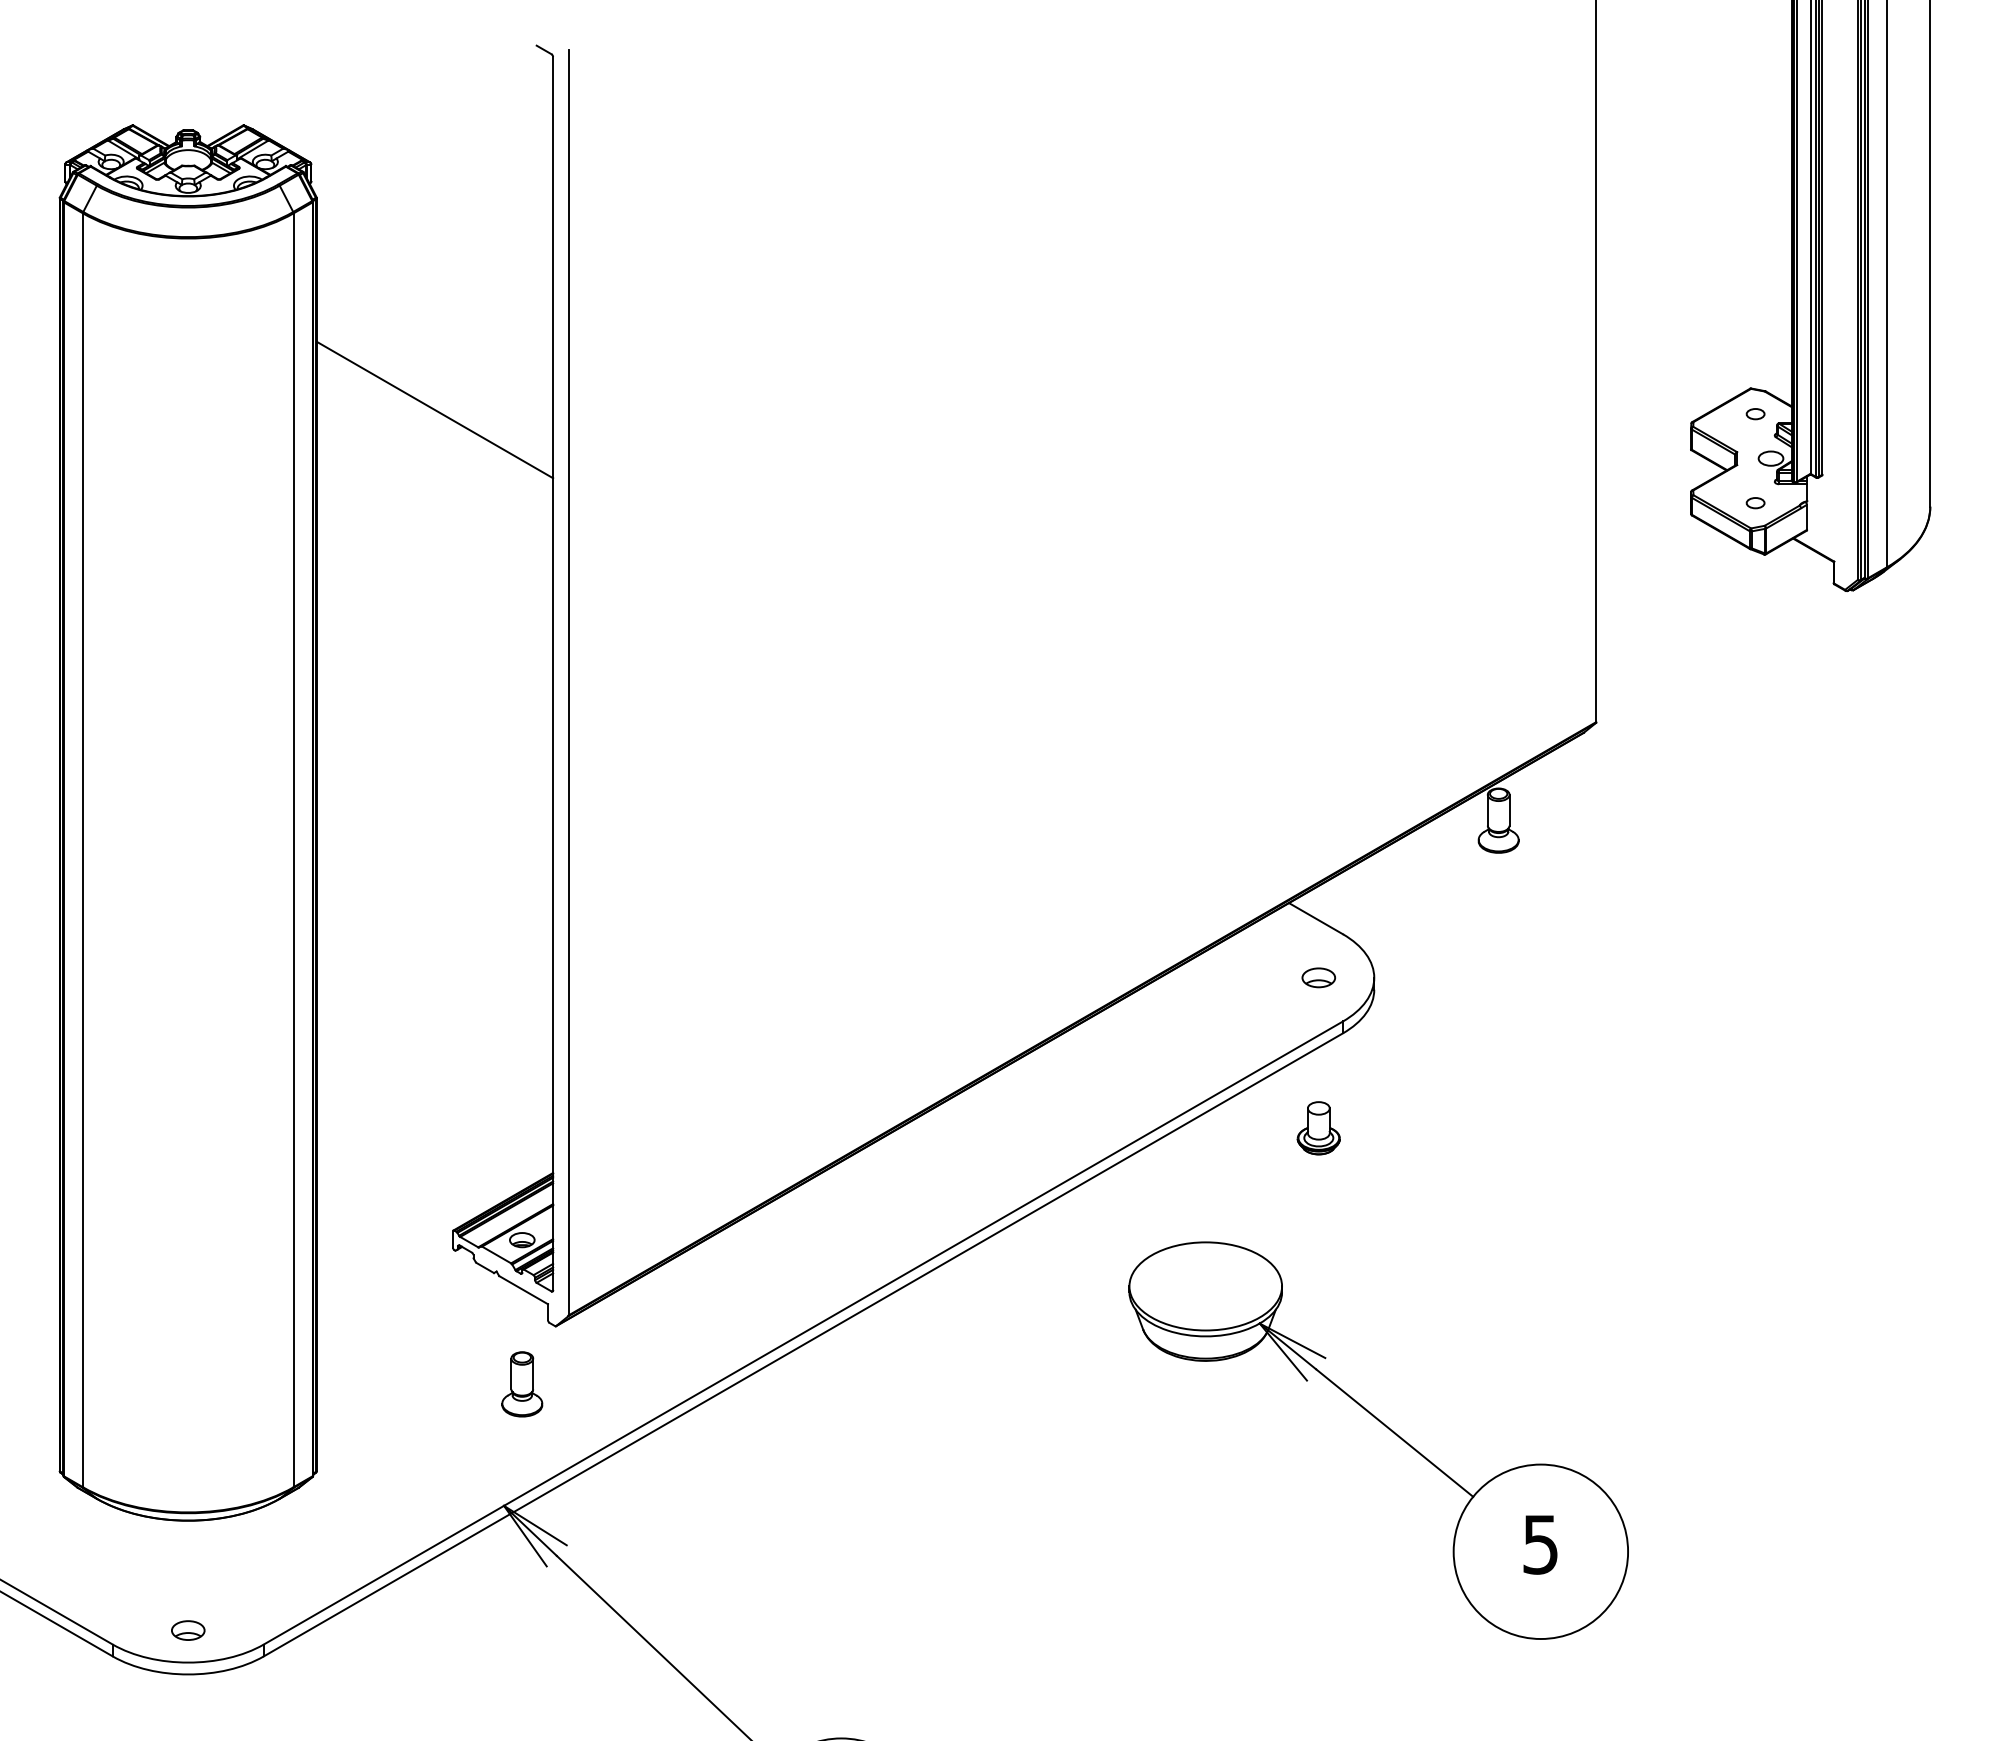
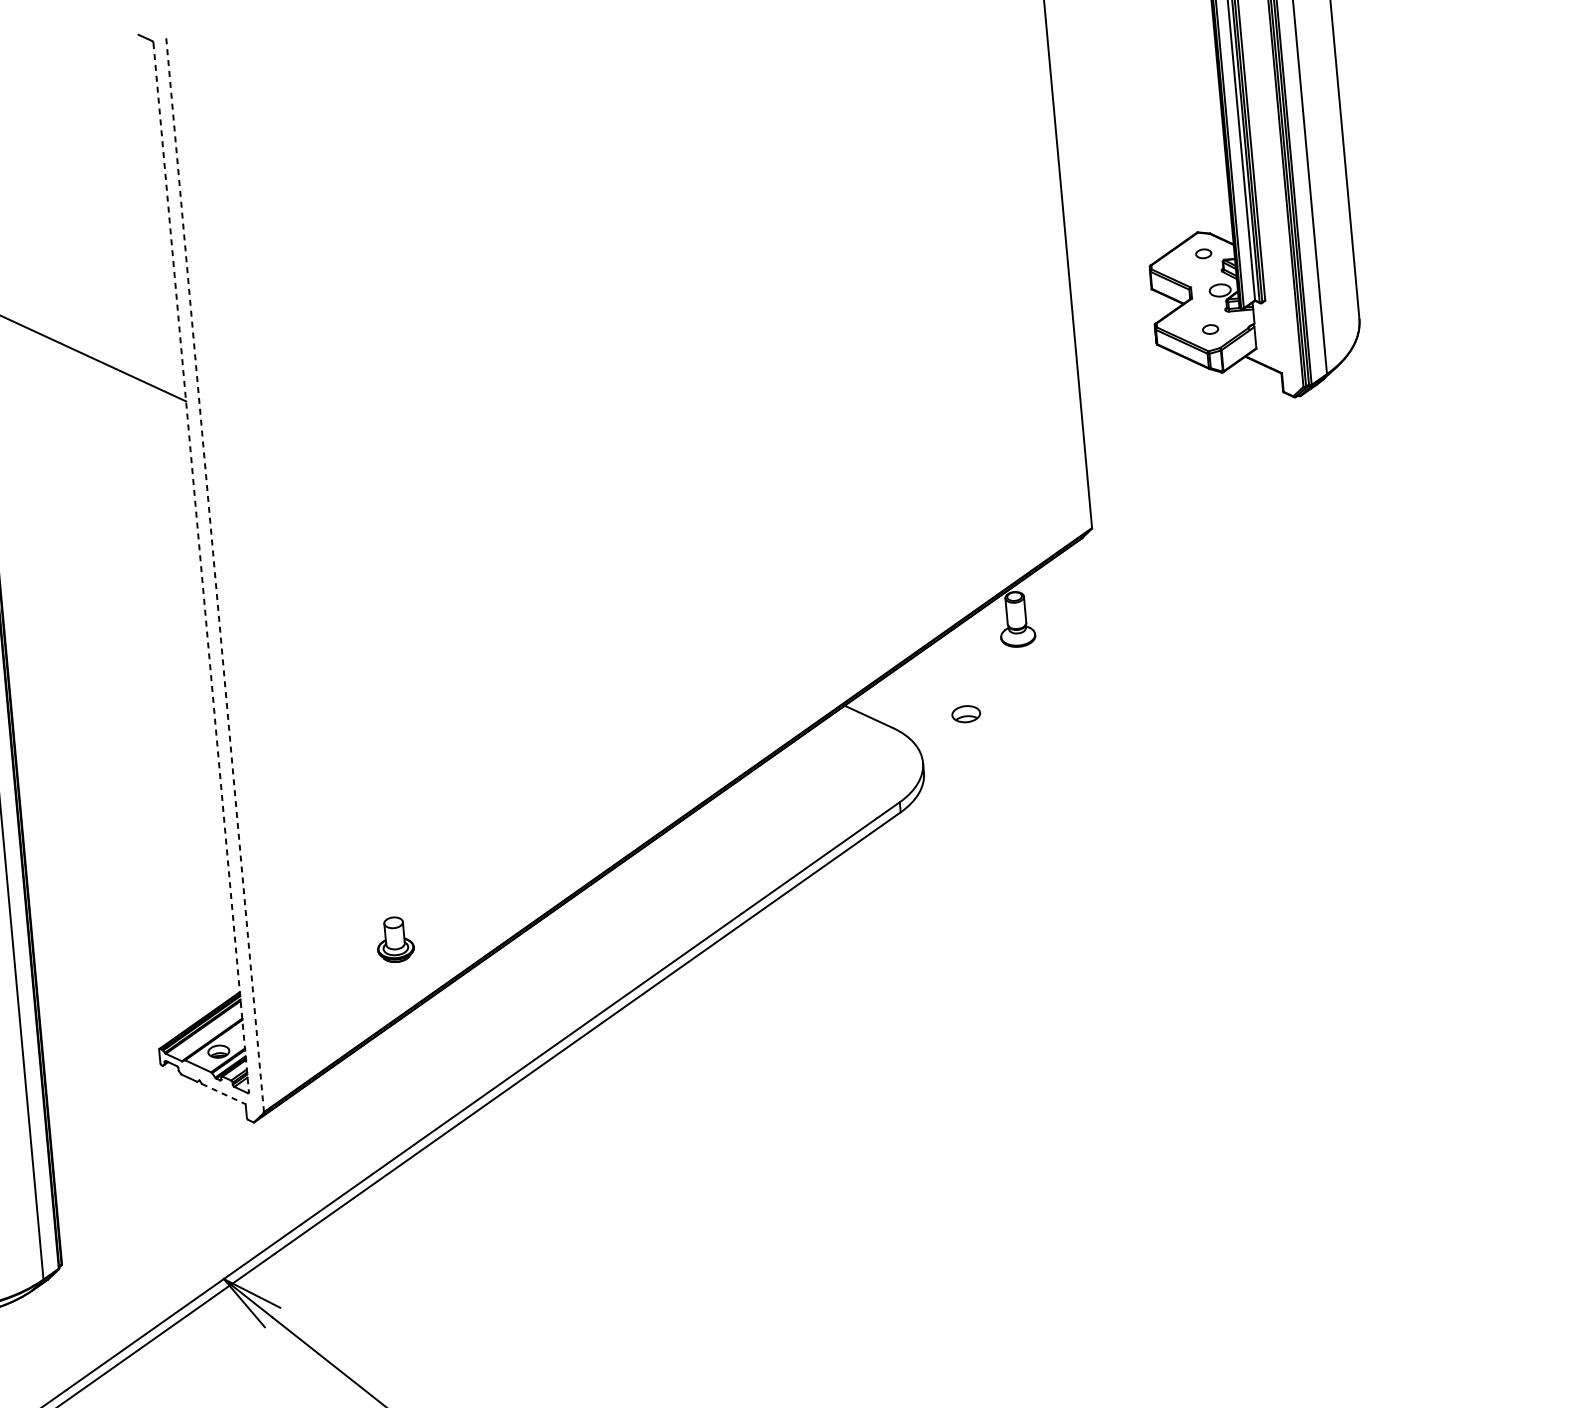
line: (553, 673) -> (201, 567), solid -> dashed
line: (568, 682) -> (214, 573), solid -> dashed
part: (1318, 977) -> (965, 713), moved
part: (1318, 1128) -> (394, 939), moved
line: (524, 1290) -> (224, 1094), solid -> dashed
part: (522, 1384) -> (230, 1174), removed
part: (1388, 1429) -> (970, 1145), removed

